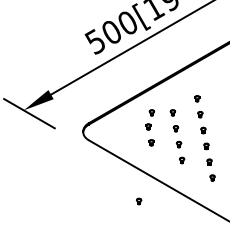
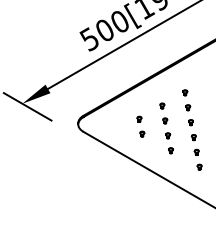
part: (151, 112) -> (142, 105), removed
part: (139, 201) -> (130, 189), removed

